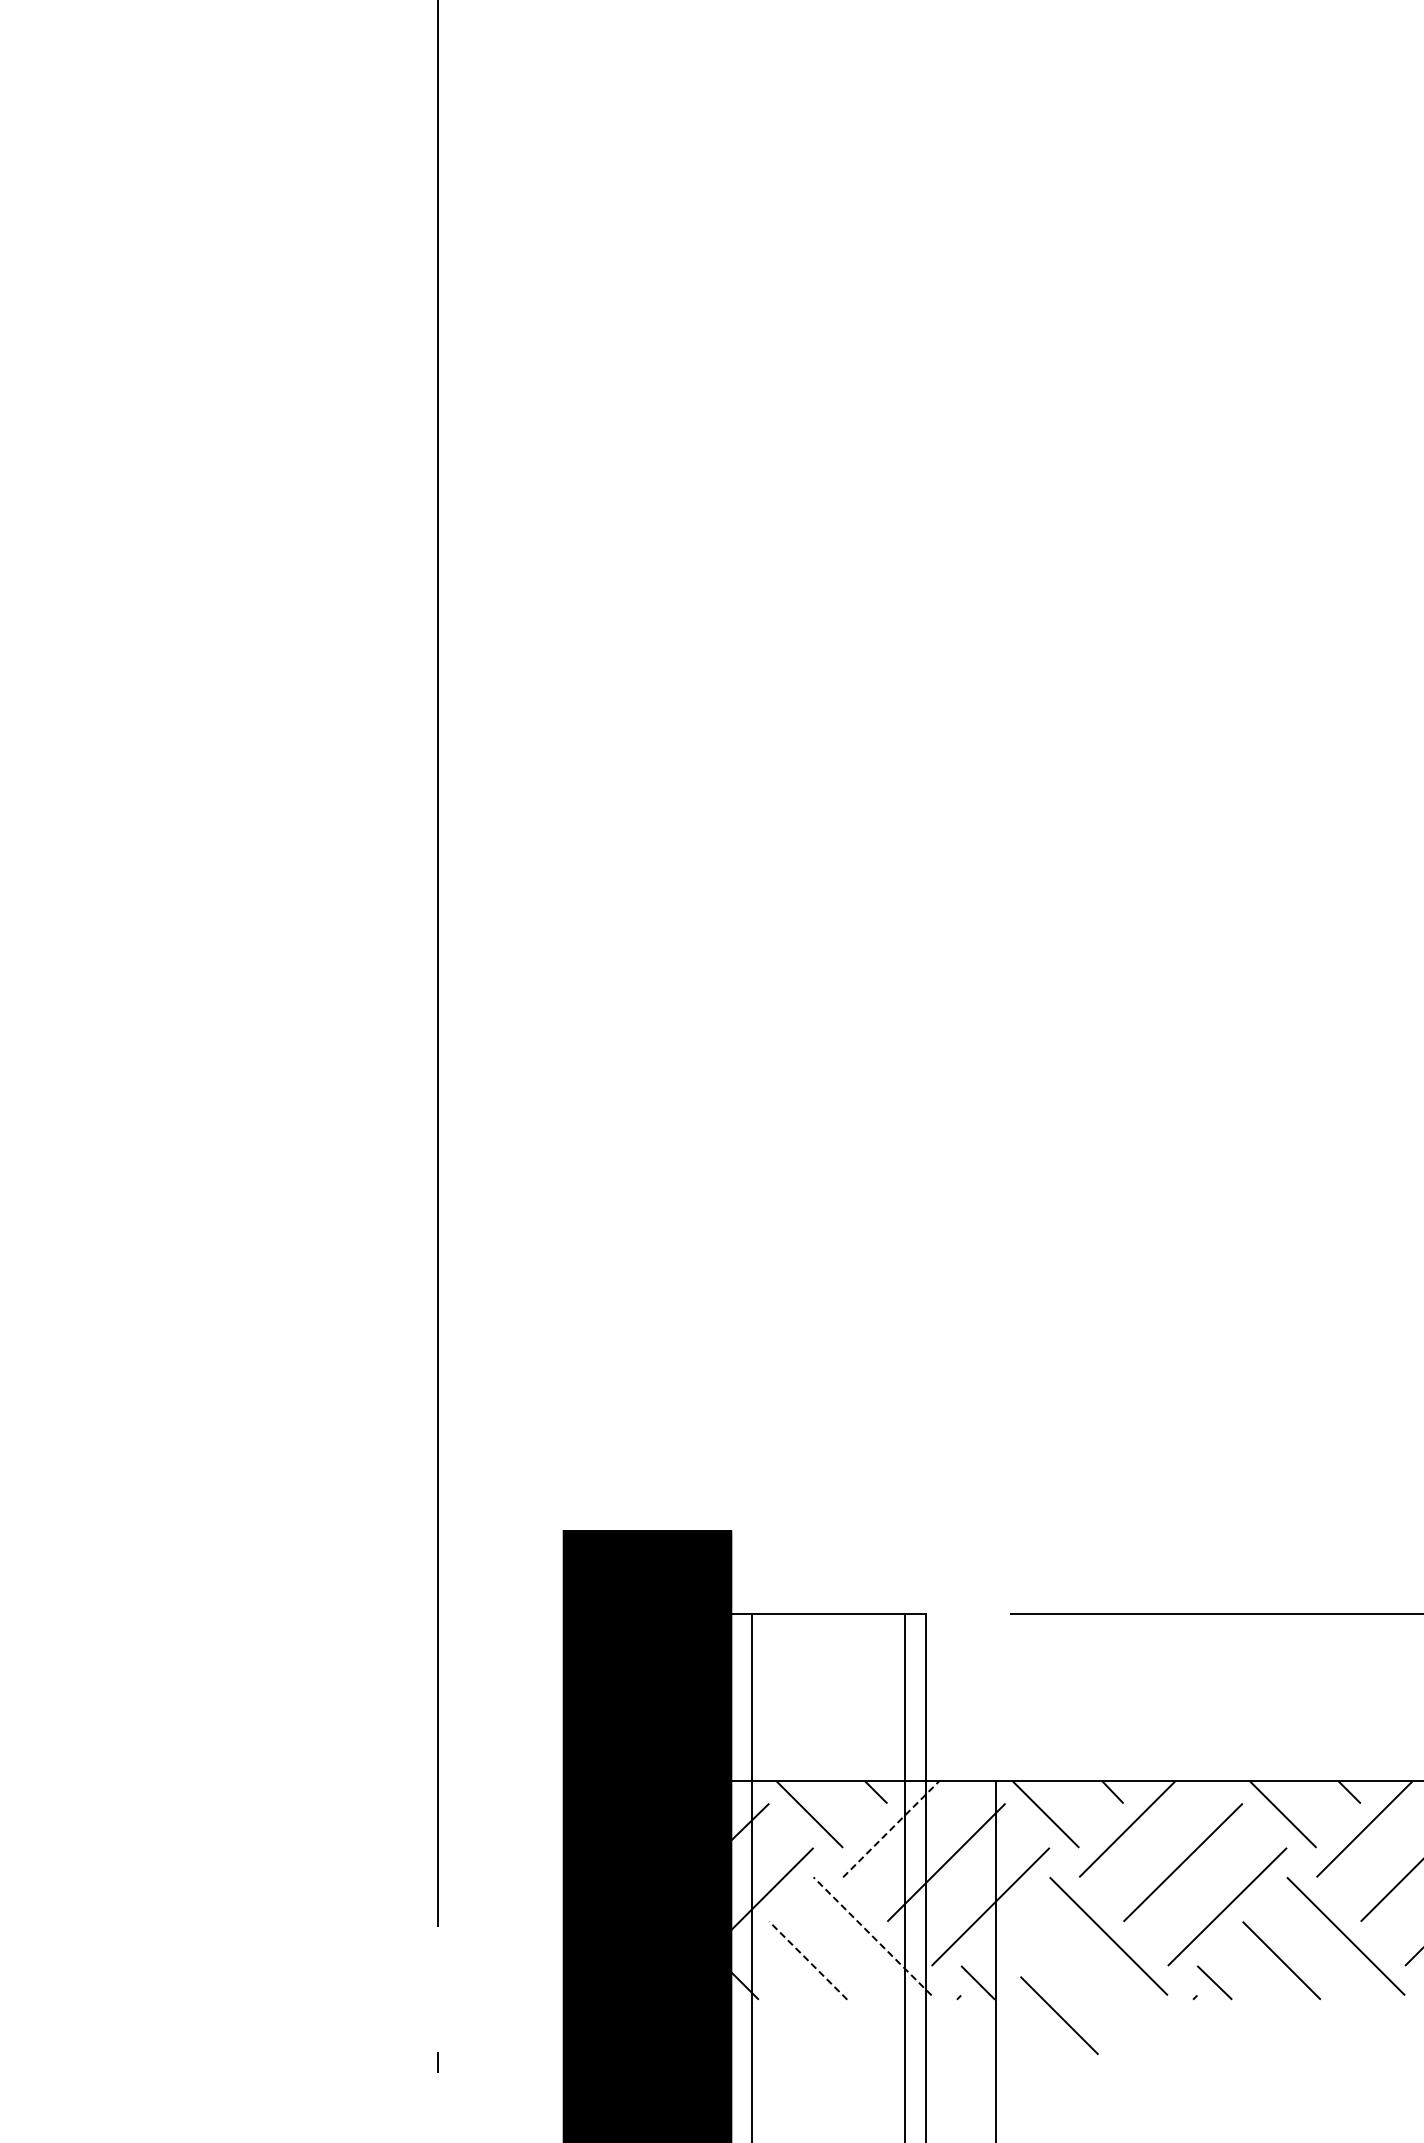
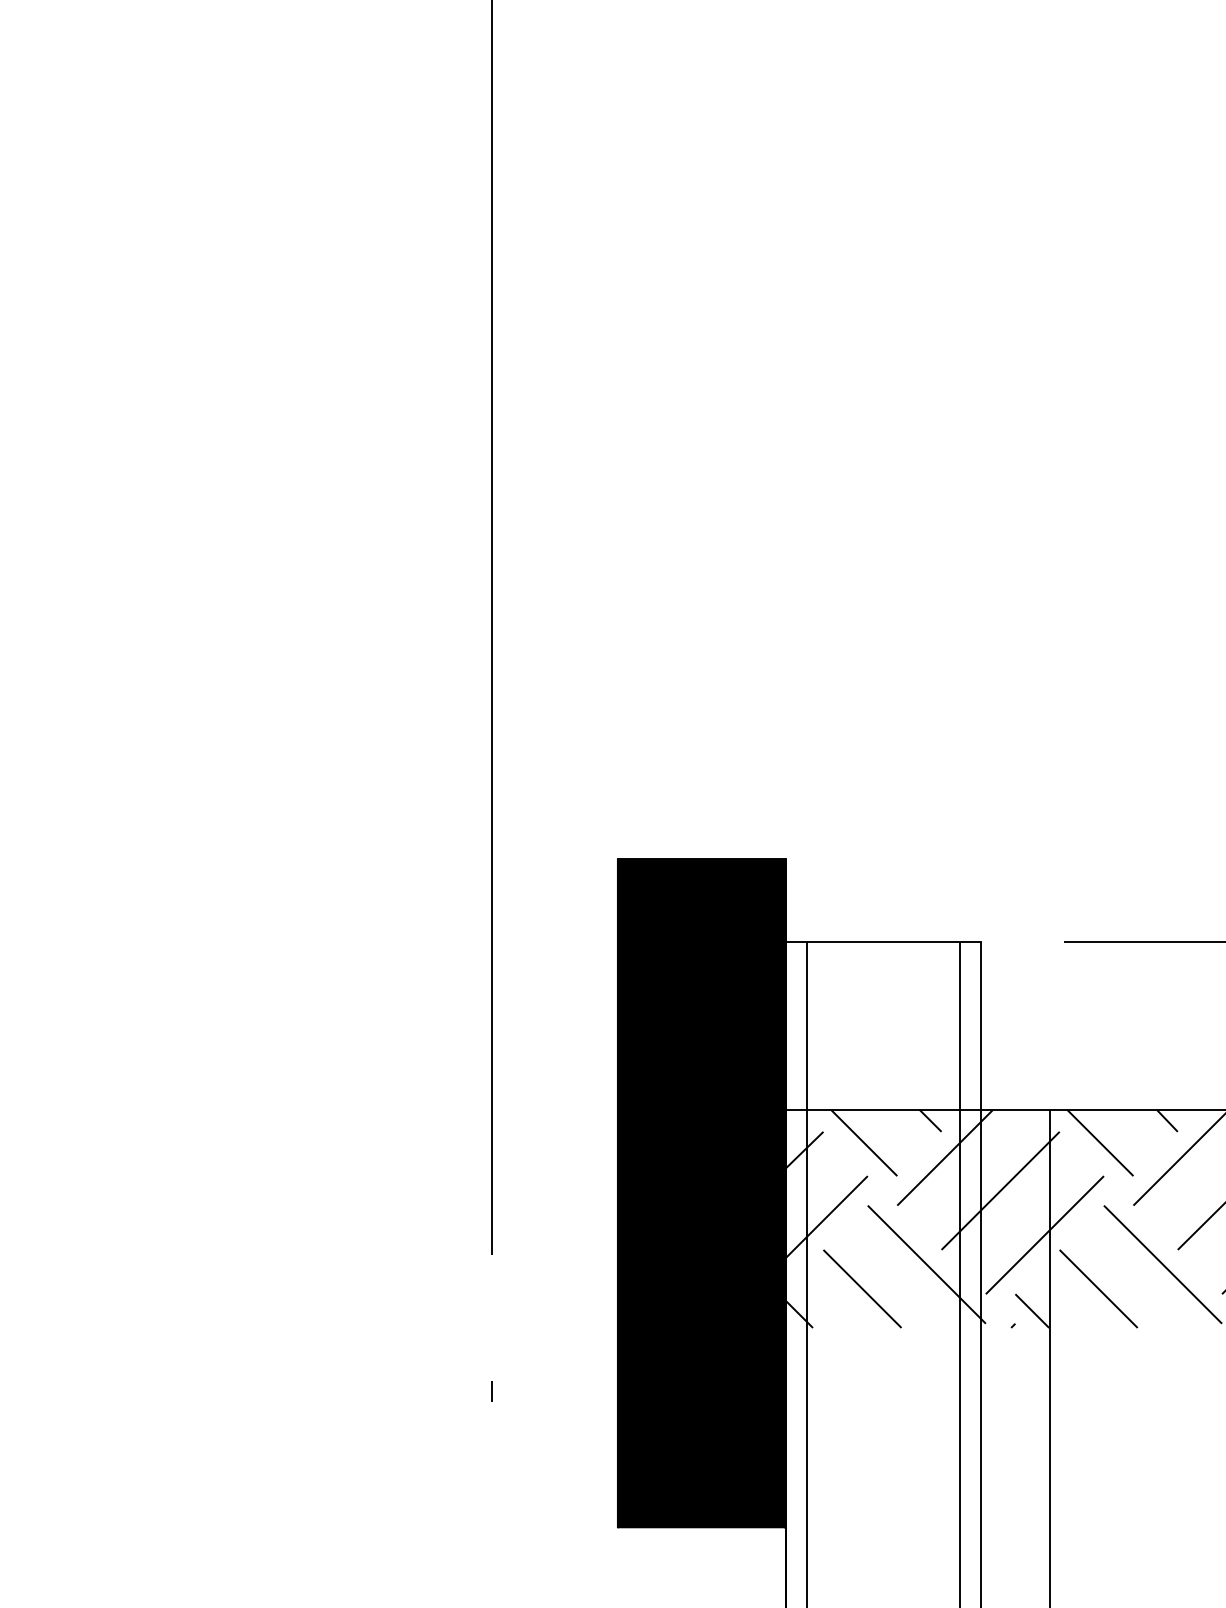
line: (891, 1829) -> (945, 1157), dashed -> solid
line: (872, 1936) -> (926, 1264), dashed -> solid
line: (807, 1960) -> (861, 1288), dashed -> solid
line: (1059, 2015) -> (1098, 1288), moved

